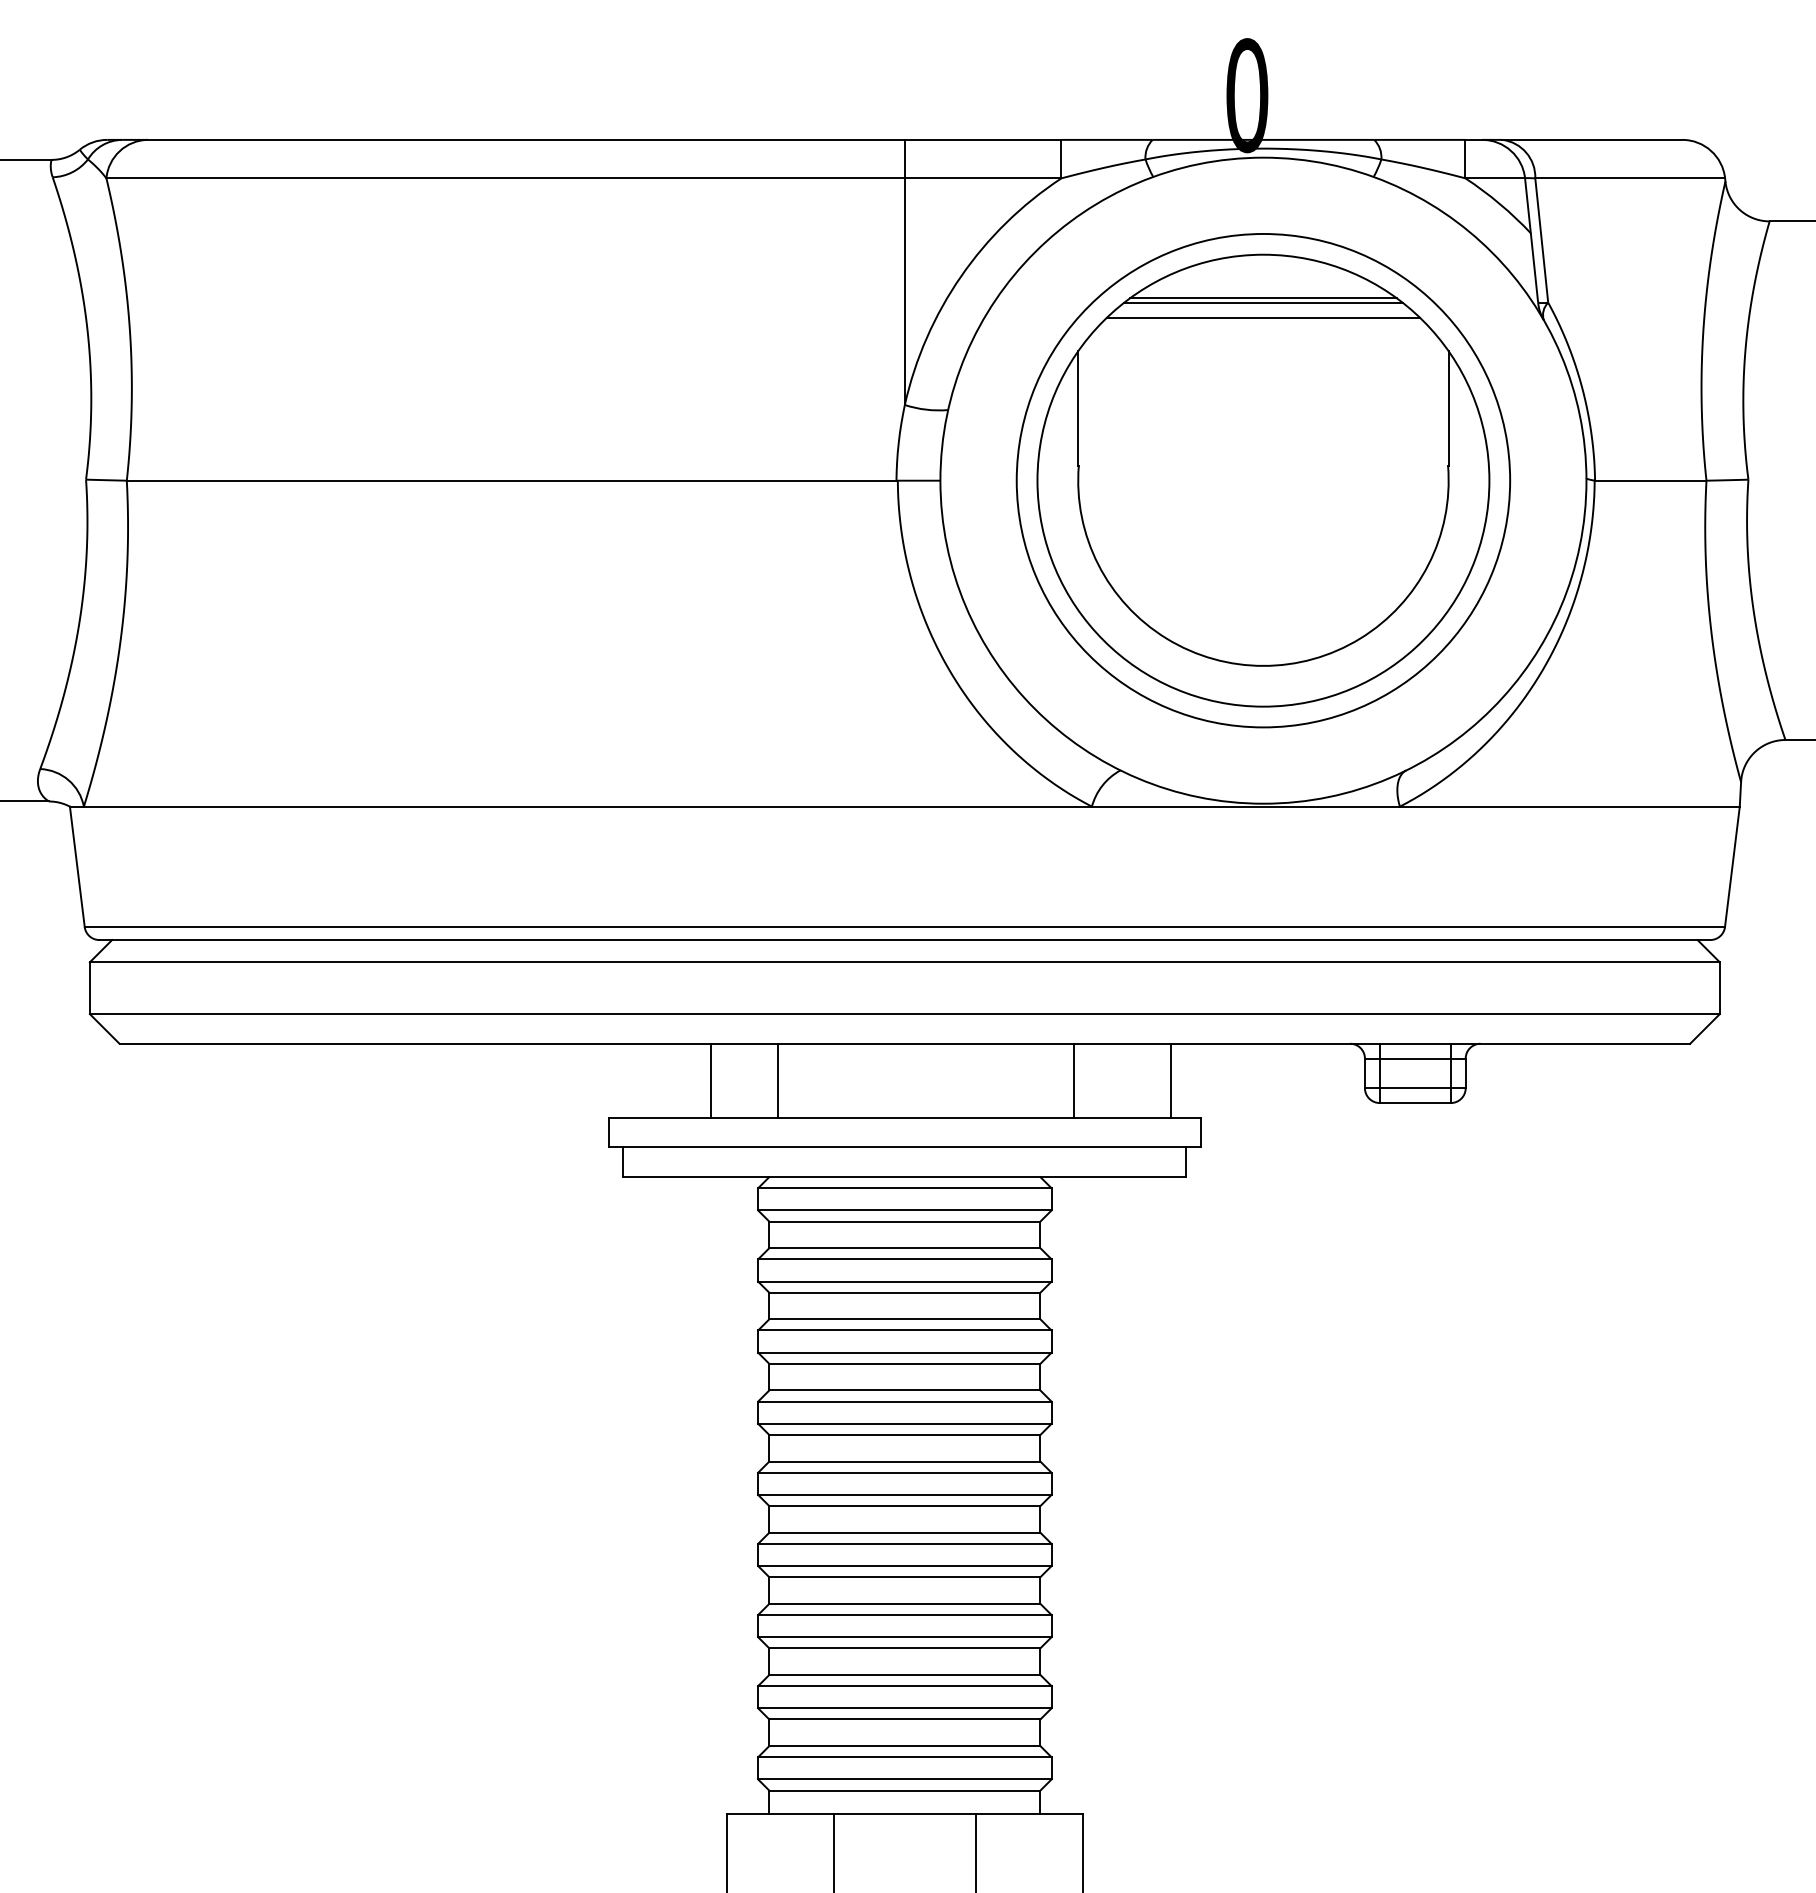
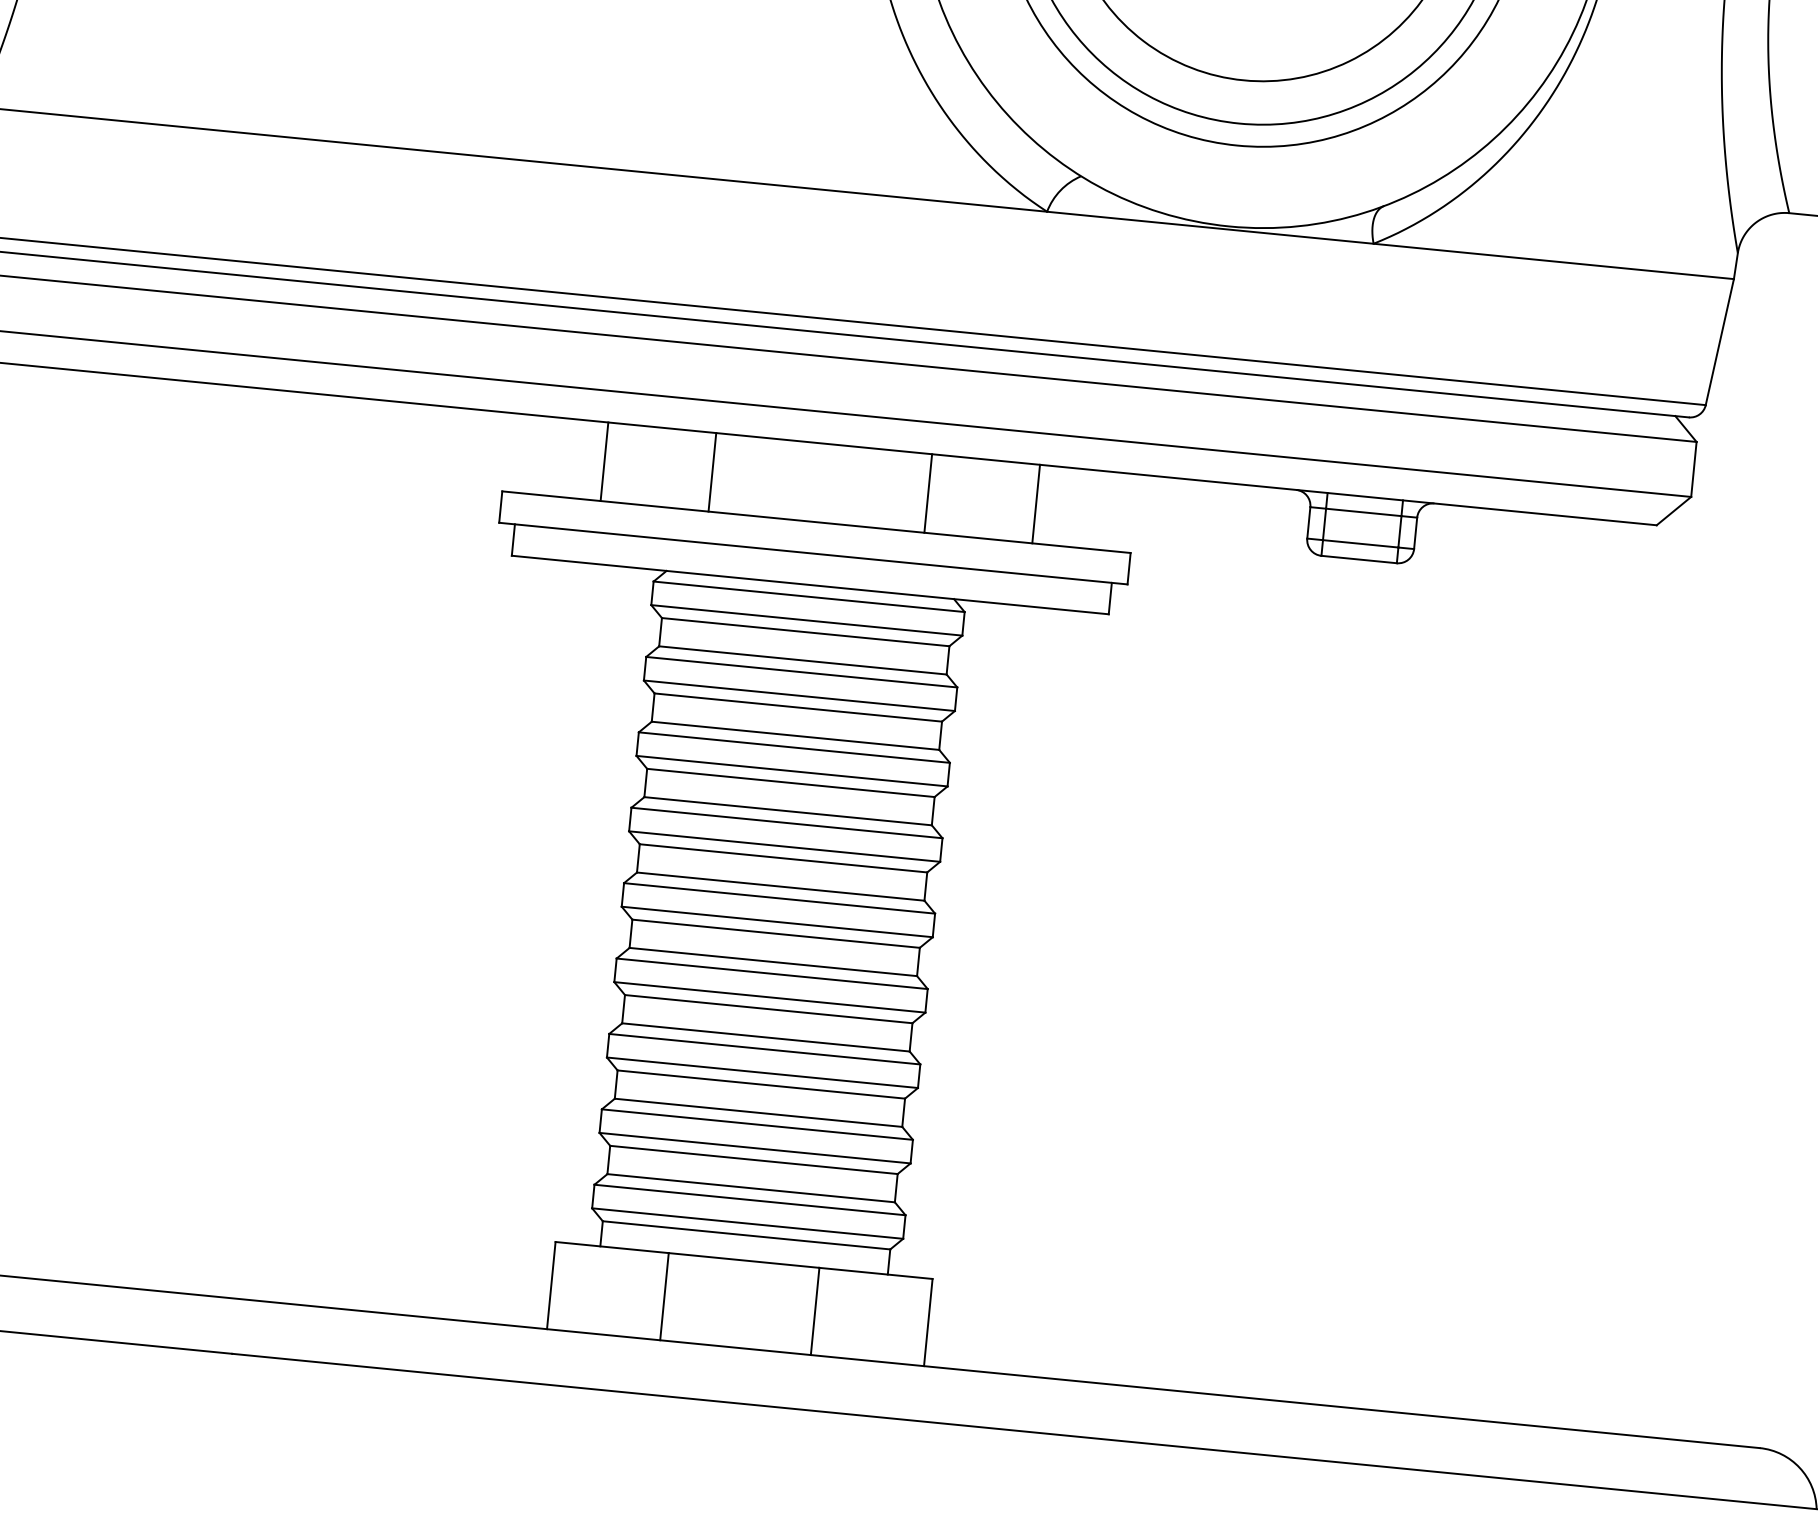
line: (711, 1080) -> (712, 472), moved
line: (778, 1080) -> (604, 461), moved
line: (1073, 1080) -> (928, 493), moved
line: (1171, 1080) -> (1036, 503), moved

